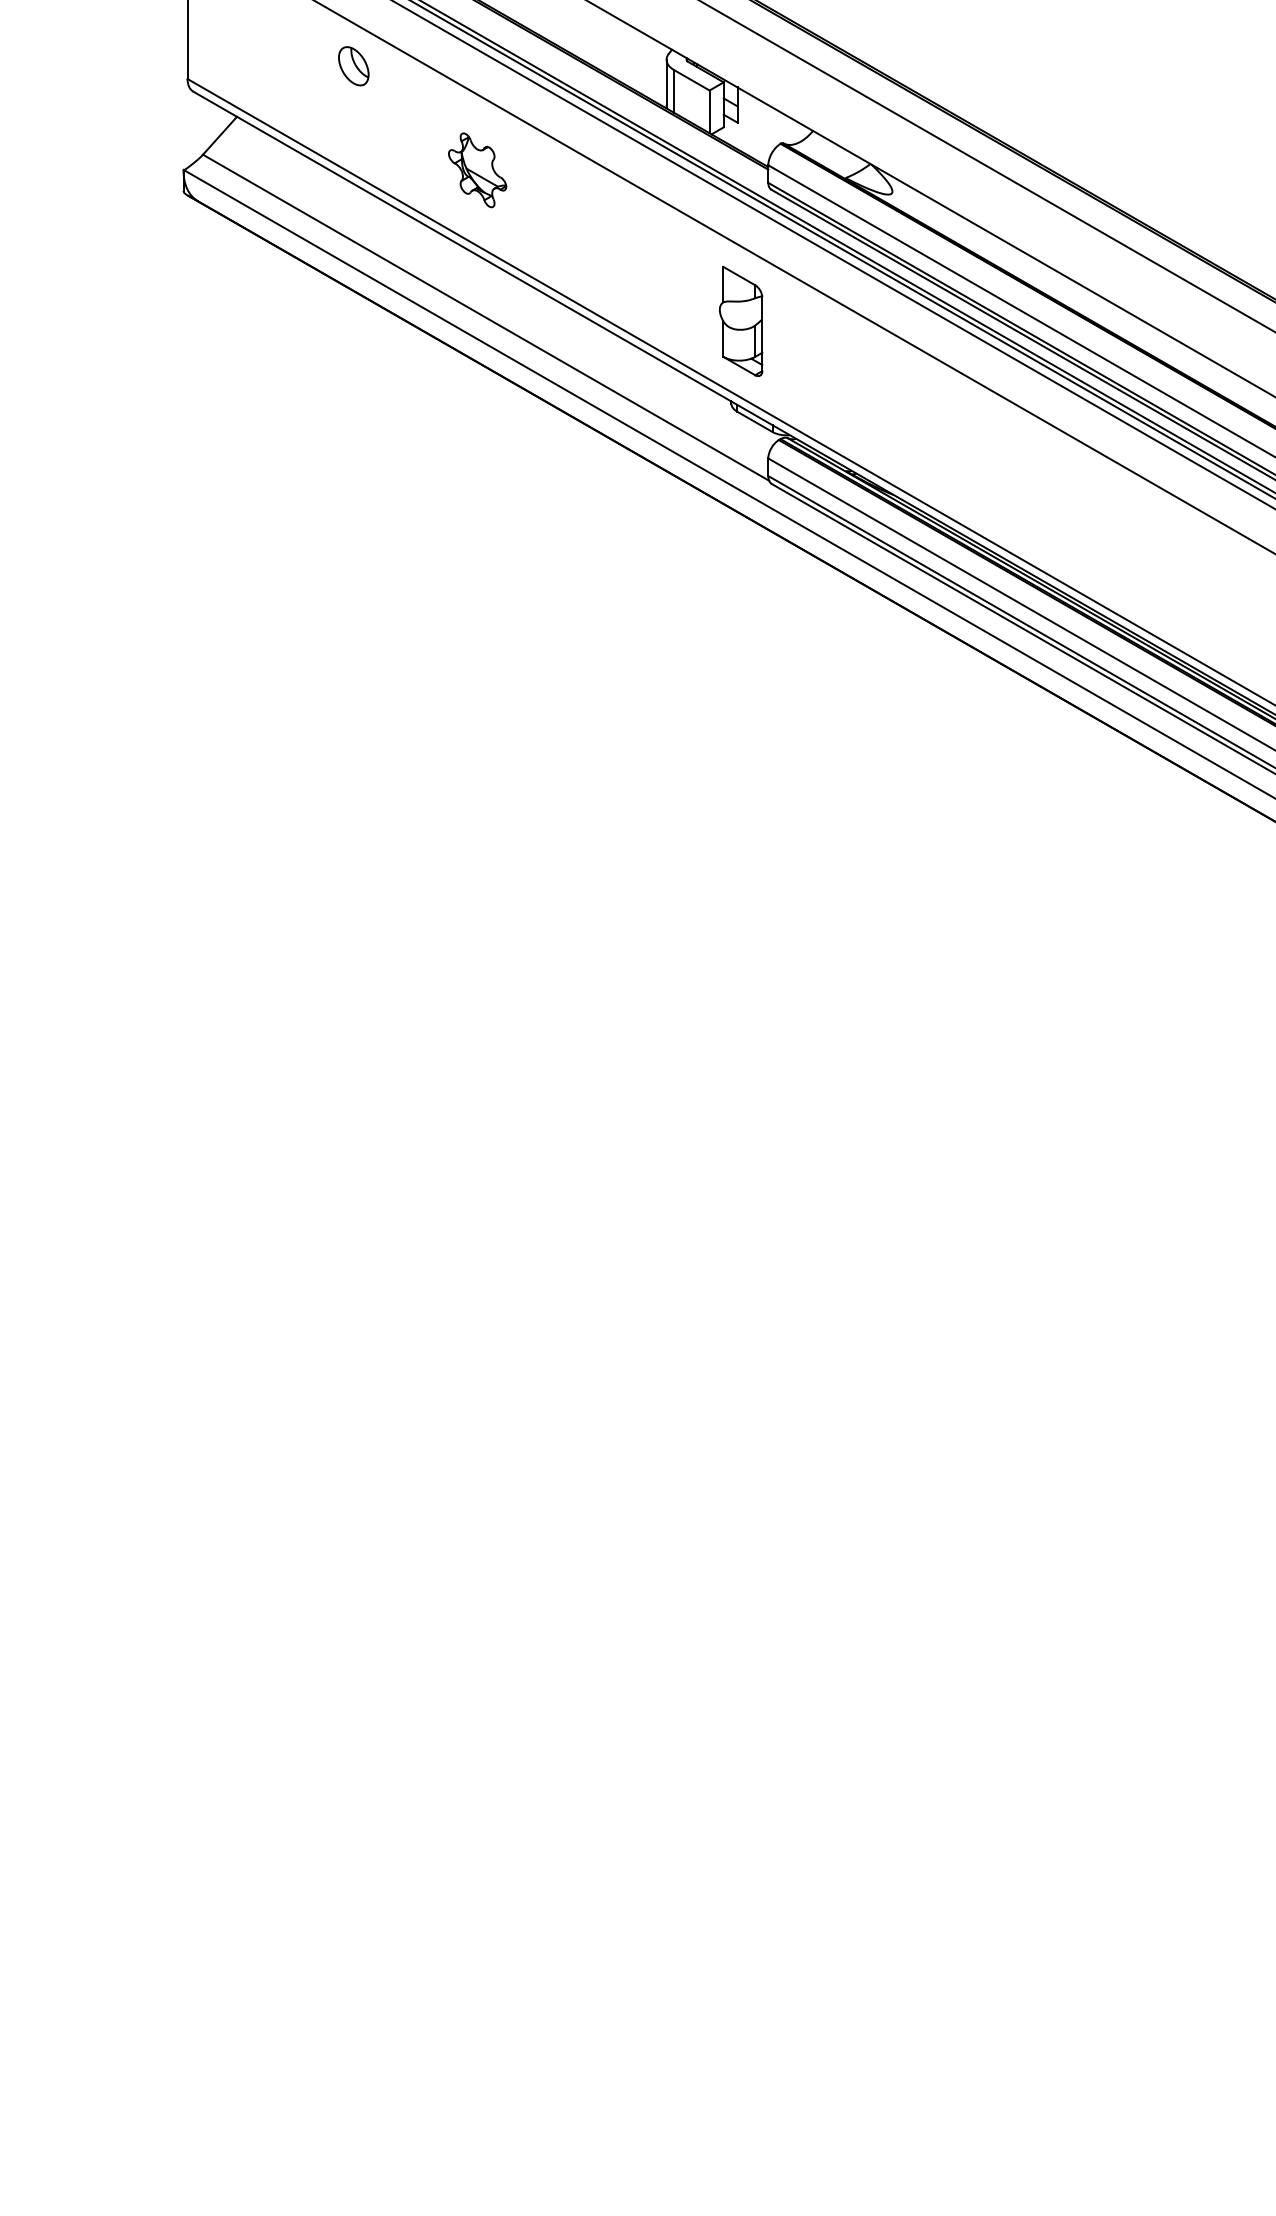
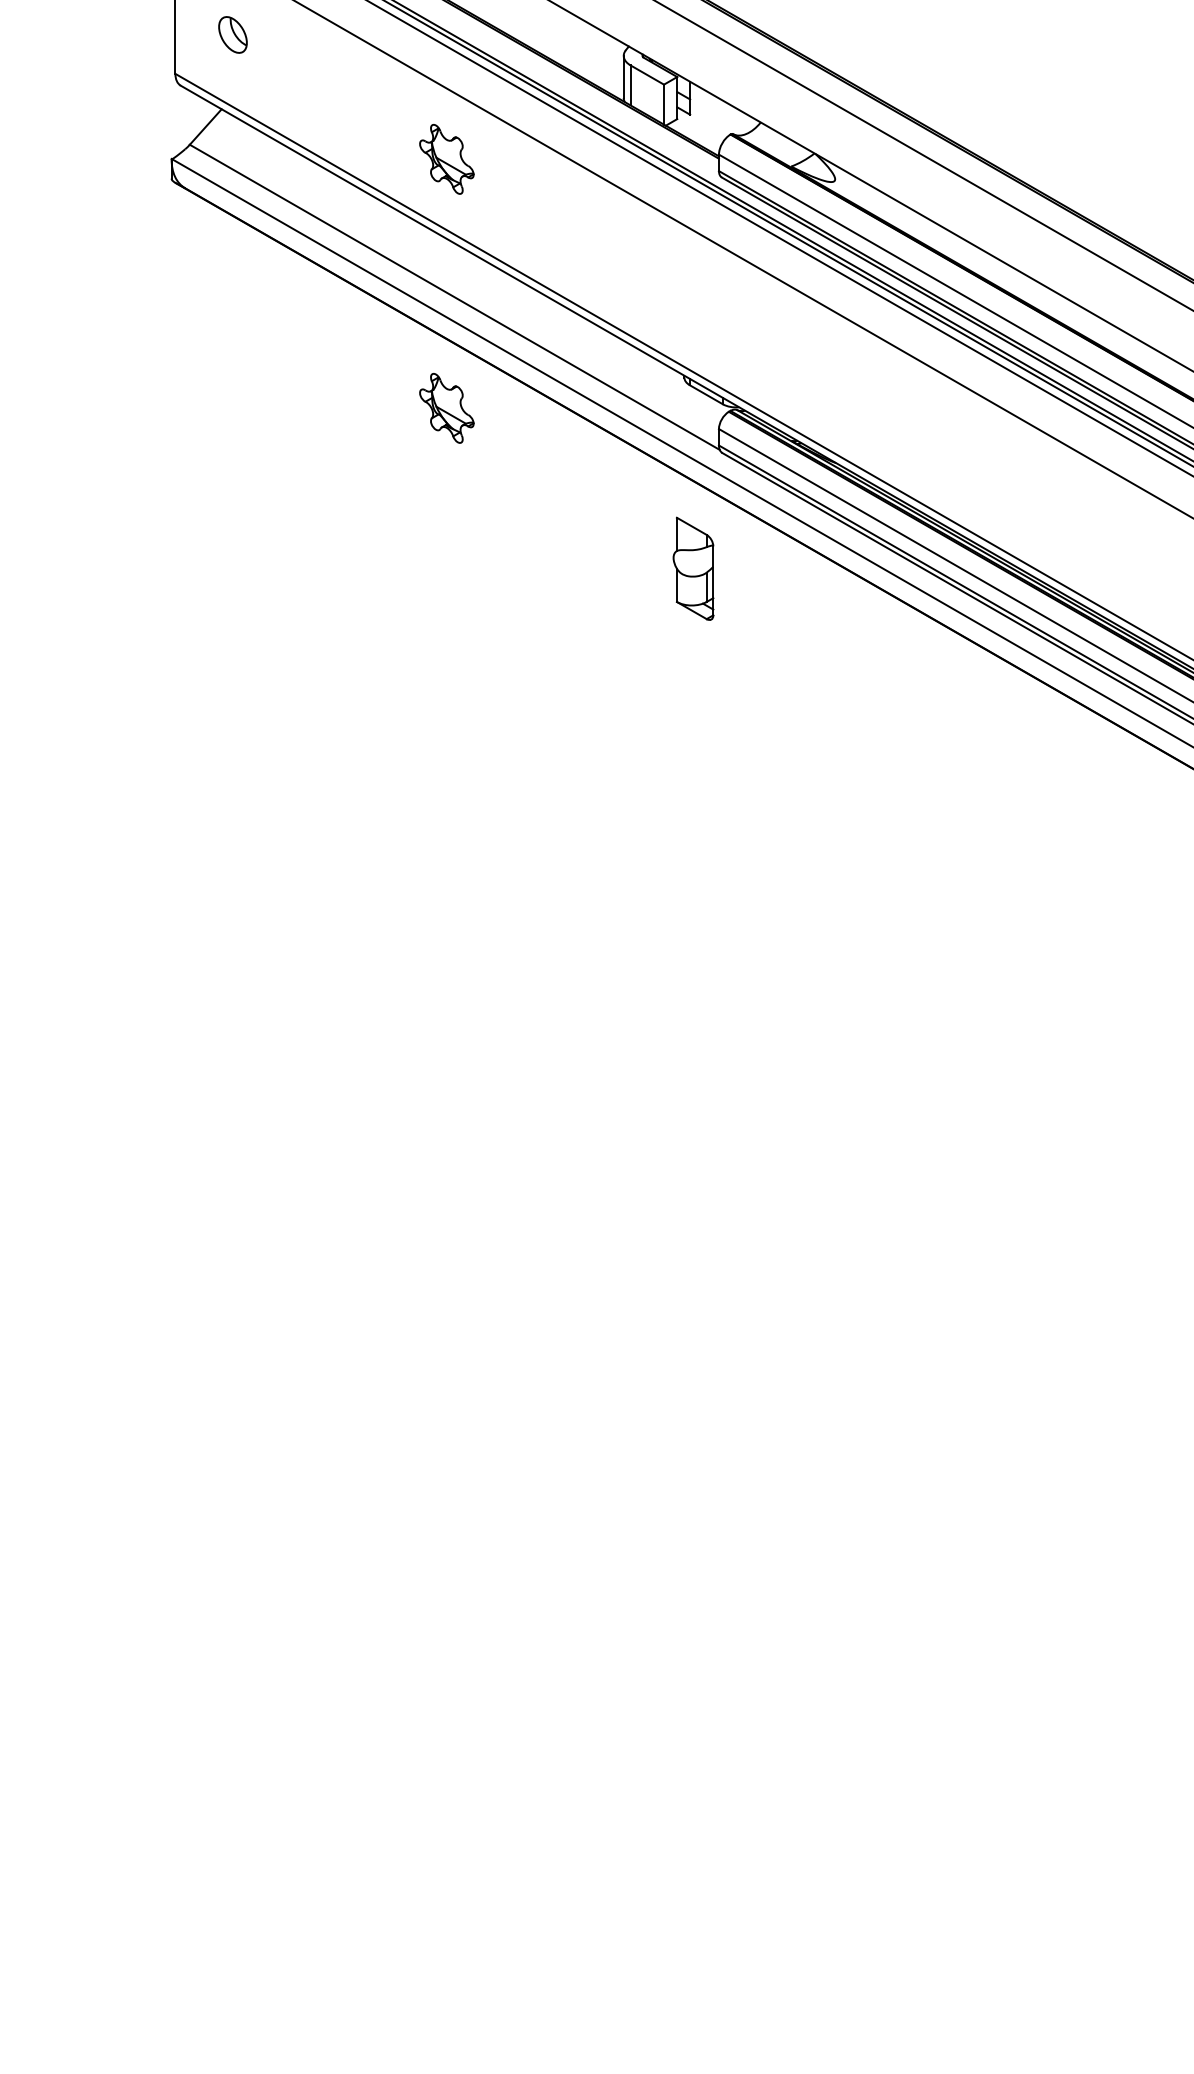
part: (353, 65) -> (232, 34), moved
part: (741, 321) -> (693, 568), moved
part: (477, 436) -> (446, 408), added

